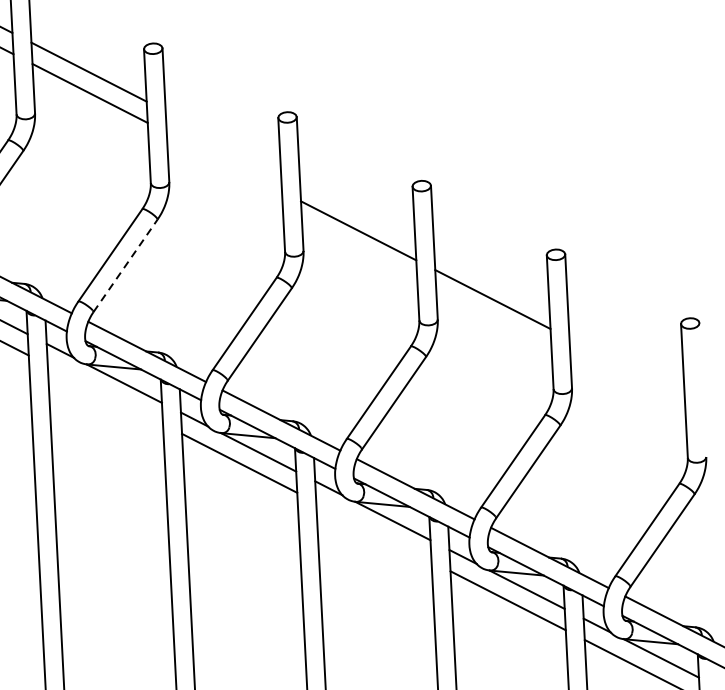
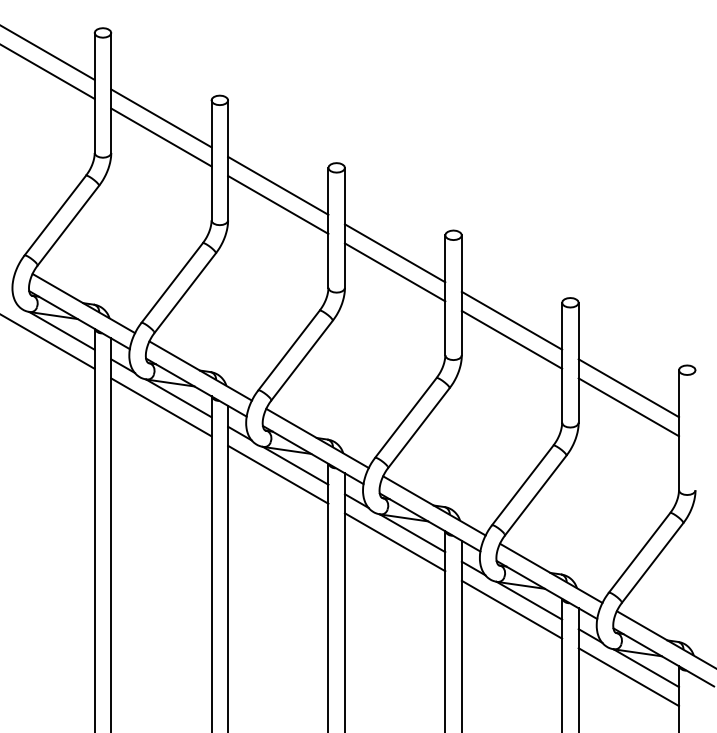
line: (223, 140) -> (278, 185), added
line: (224, 161) -> (278, 204), added
line: (356, 209) -> (394, 253), added
line: (125, 265) -> (185, 292), dashed -> solid
line: (491, 277) -> (511, 320), added
line: (625, 347) -> (628, 388), added
line: (626, 368) -> (628, 407), added
line: (105, 394) -> (161, 407), added
line: (373, 532) -> (394, 542), added

